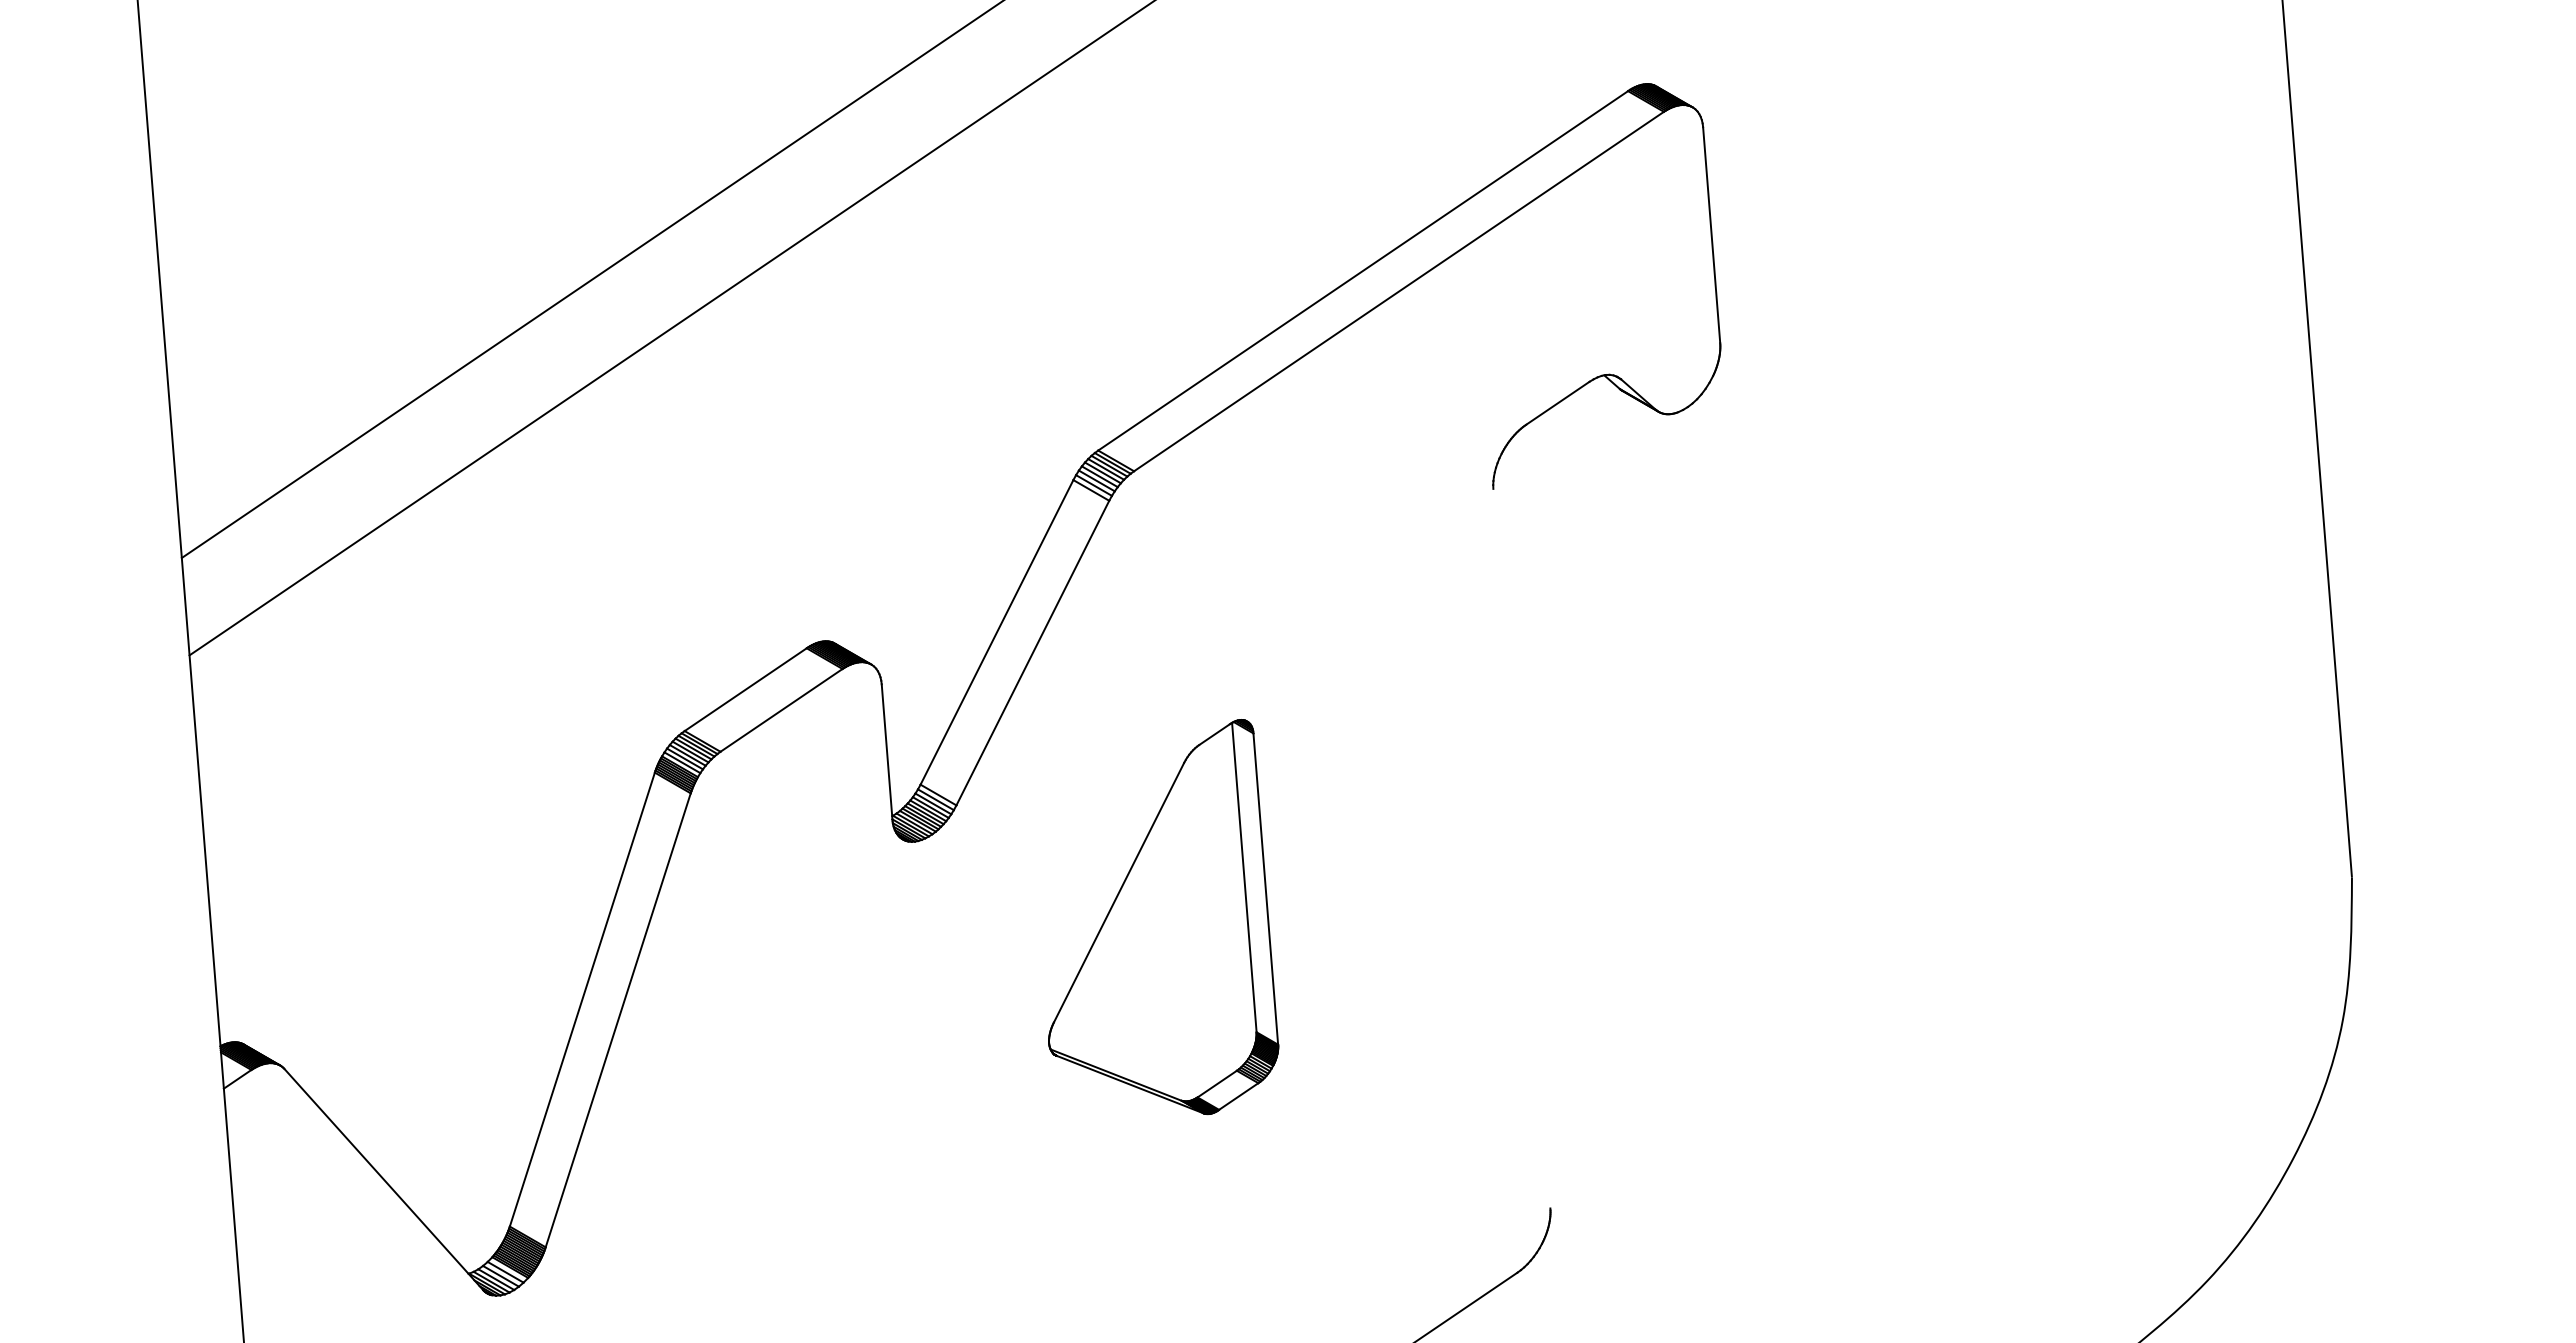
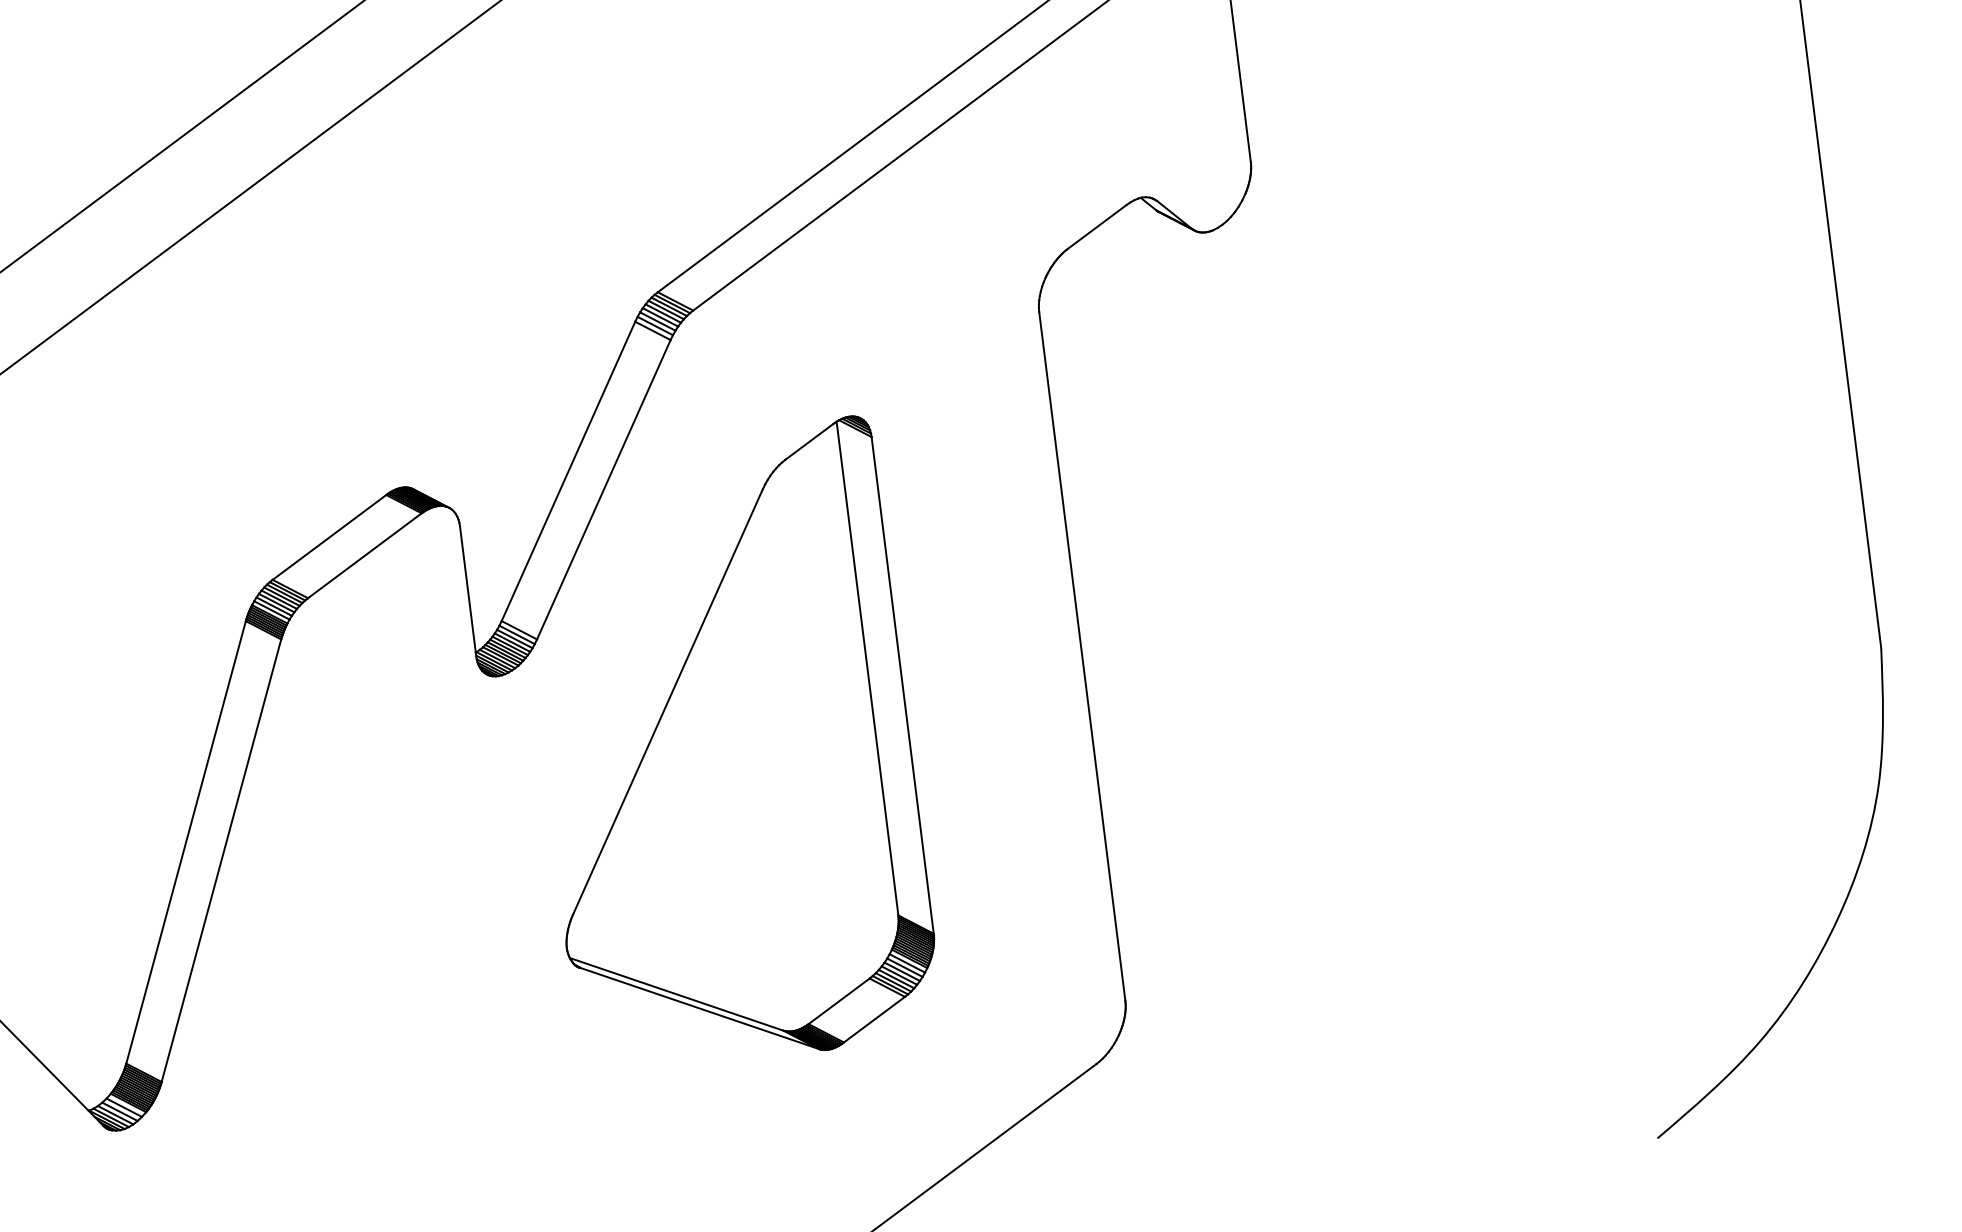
line: (1521, 848) -> (1081, 656), added
part: (1163, 916) -> (740, 737), size x1.67

